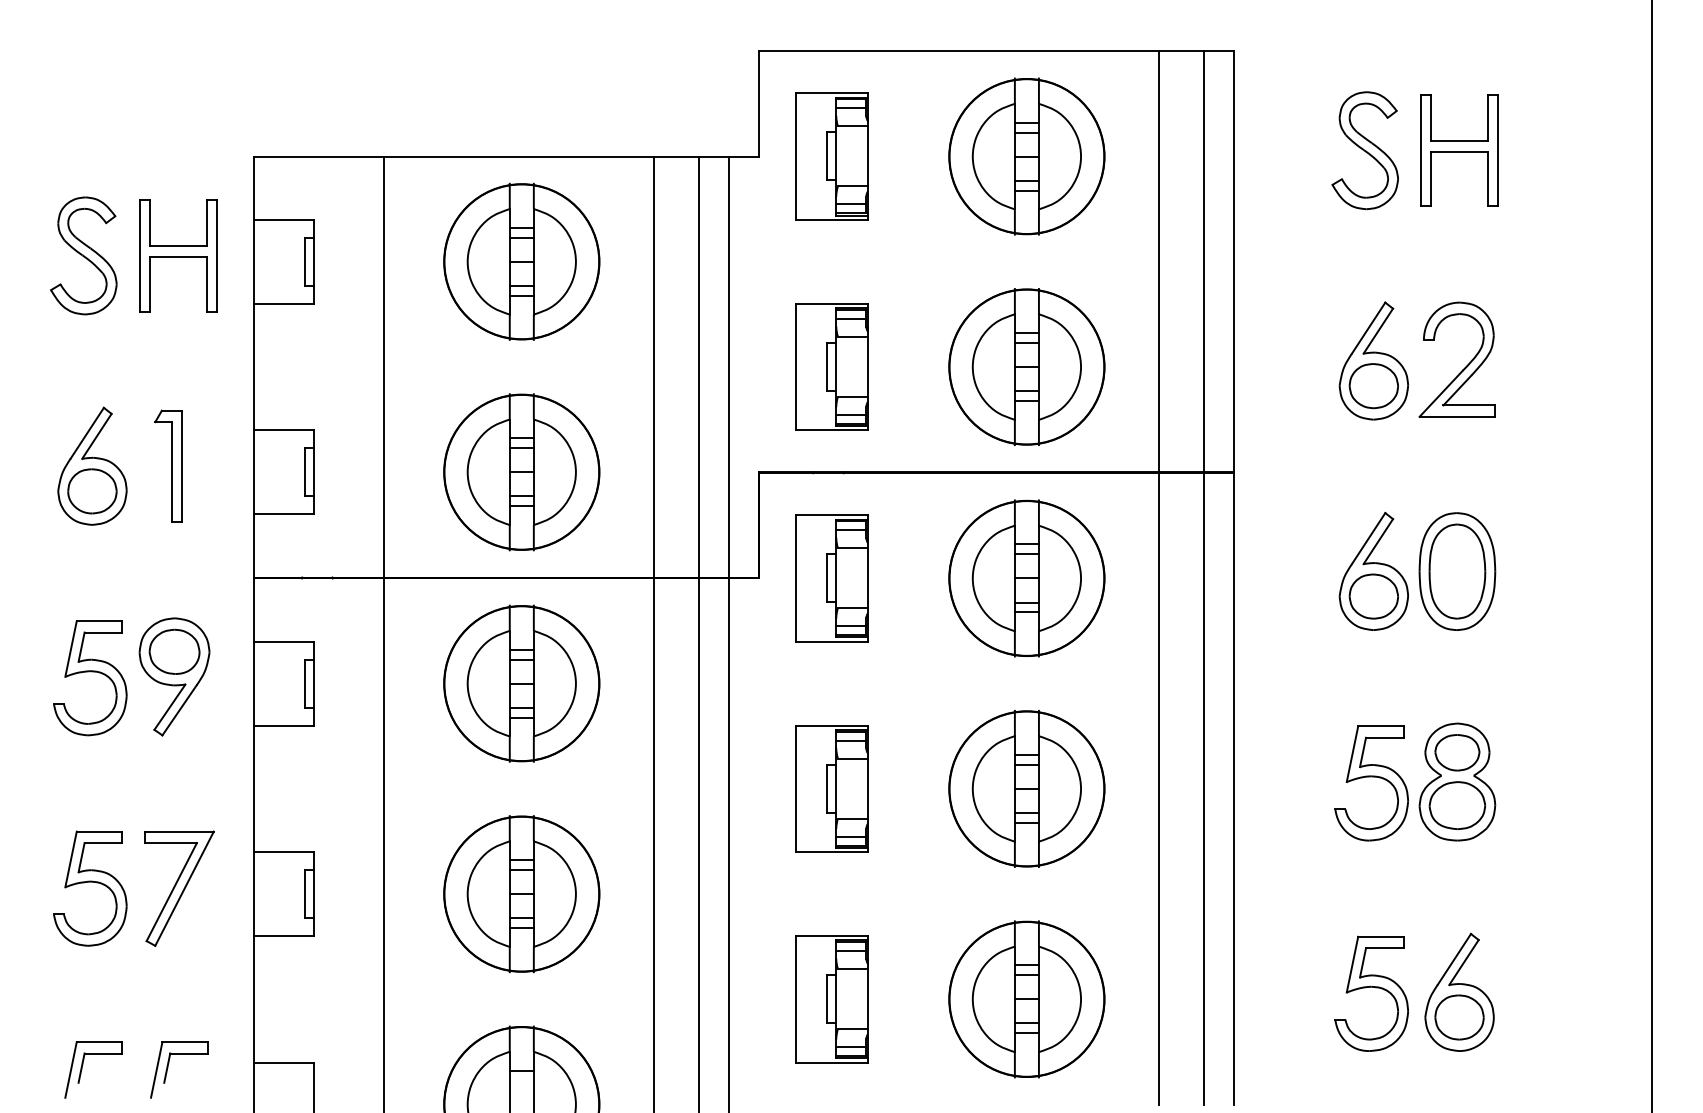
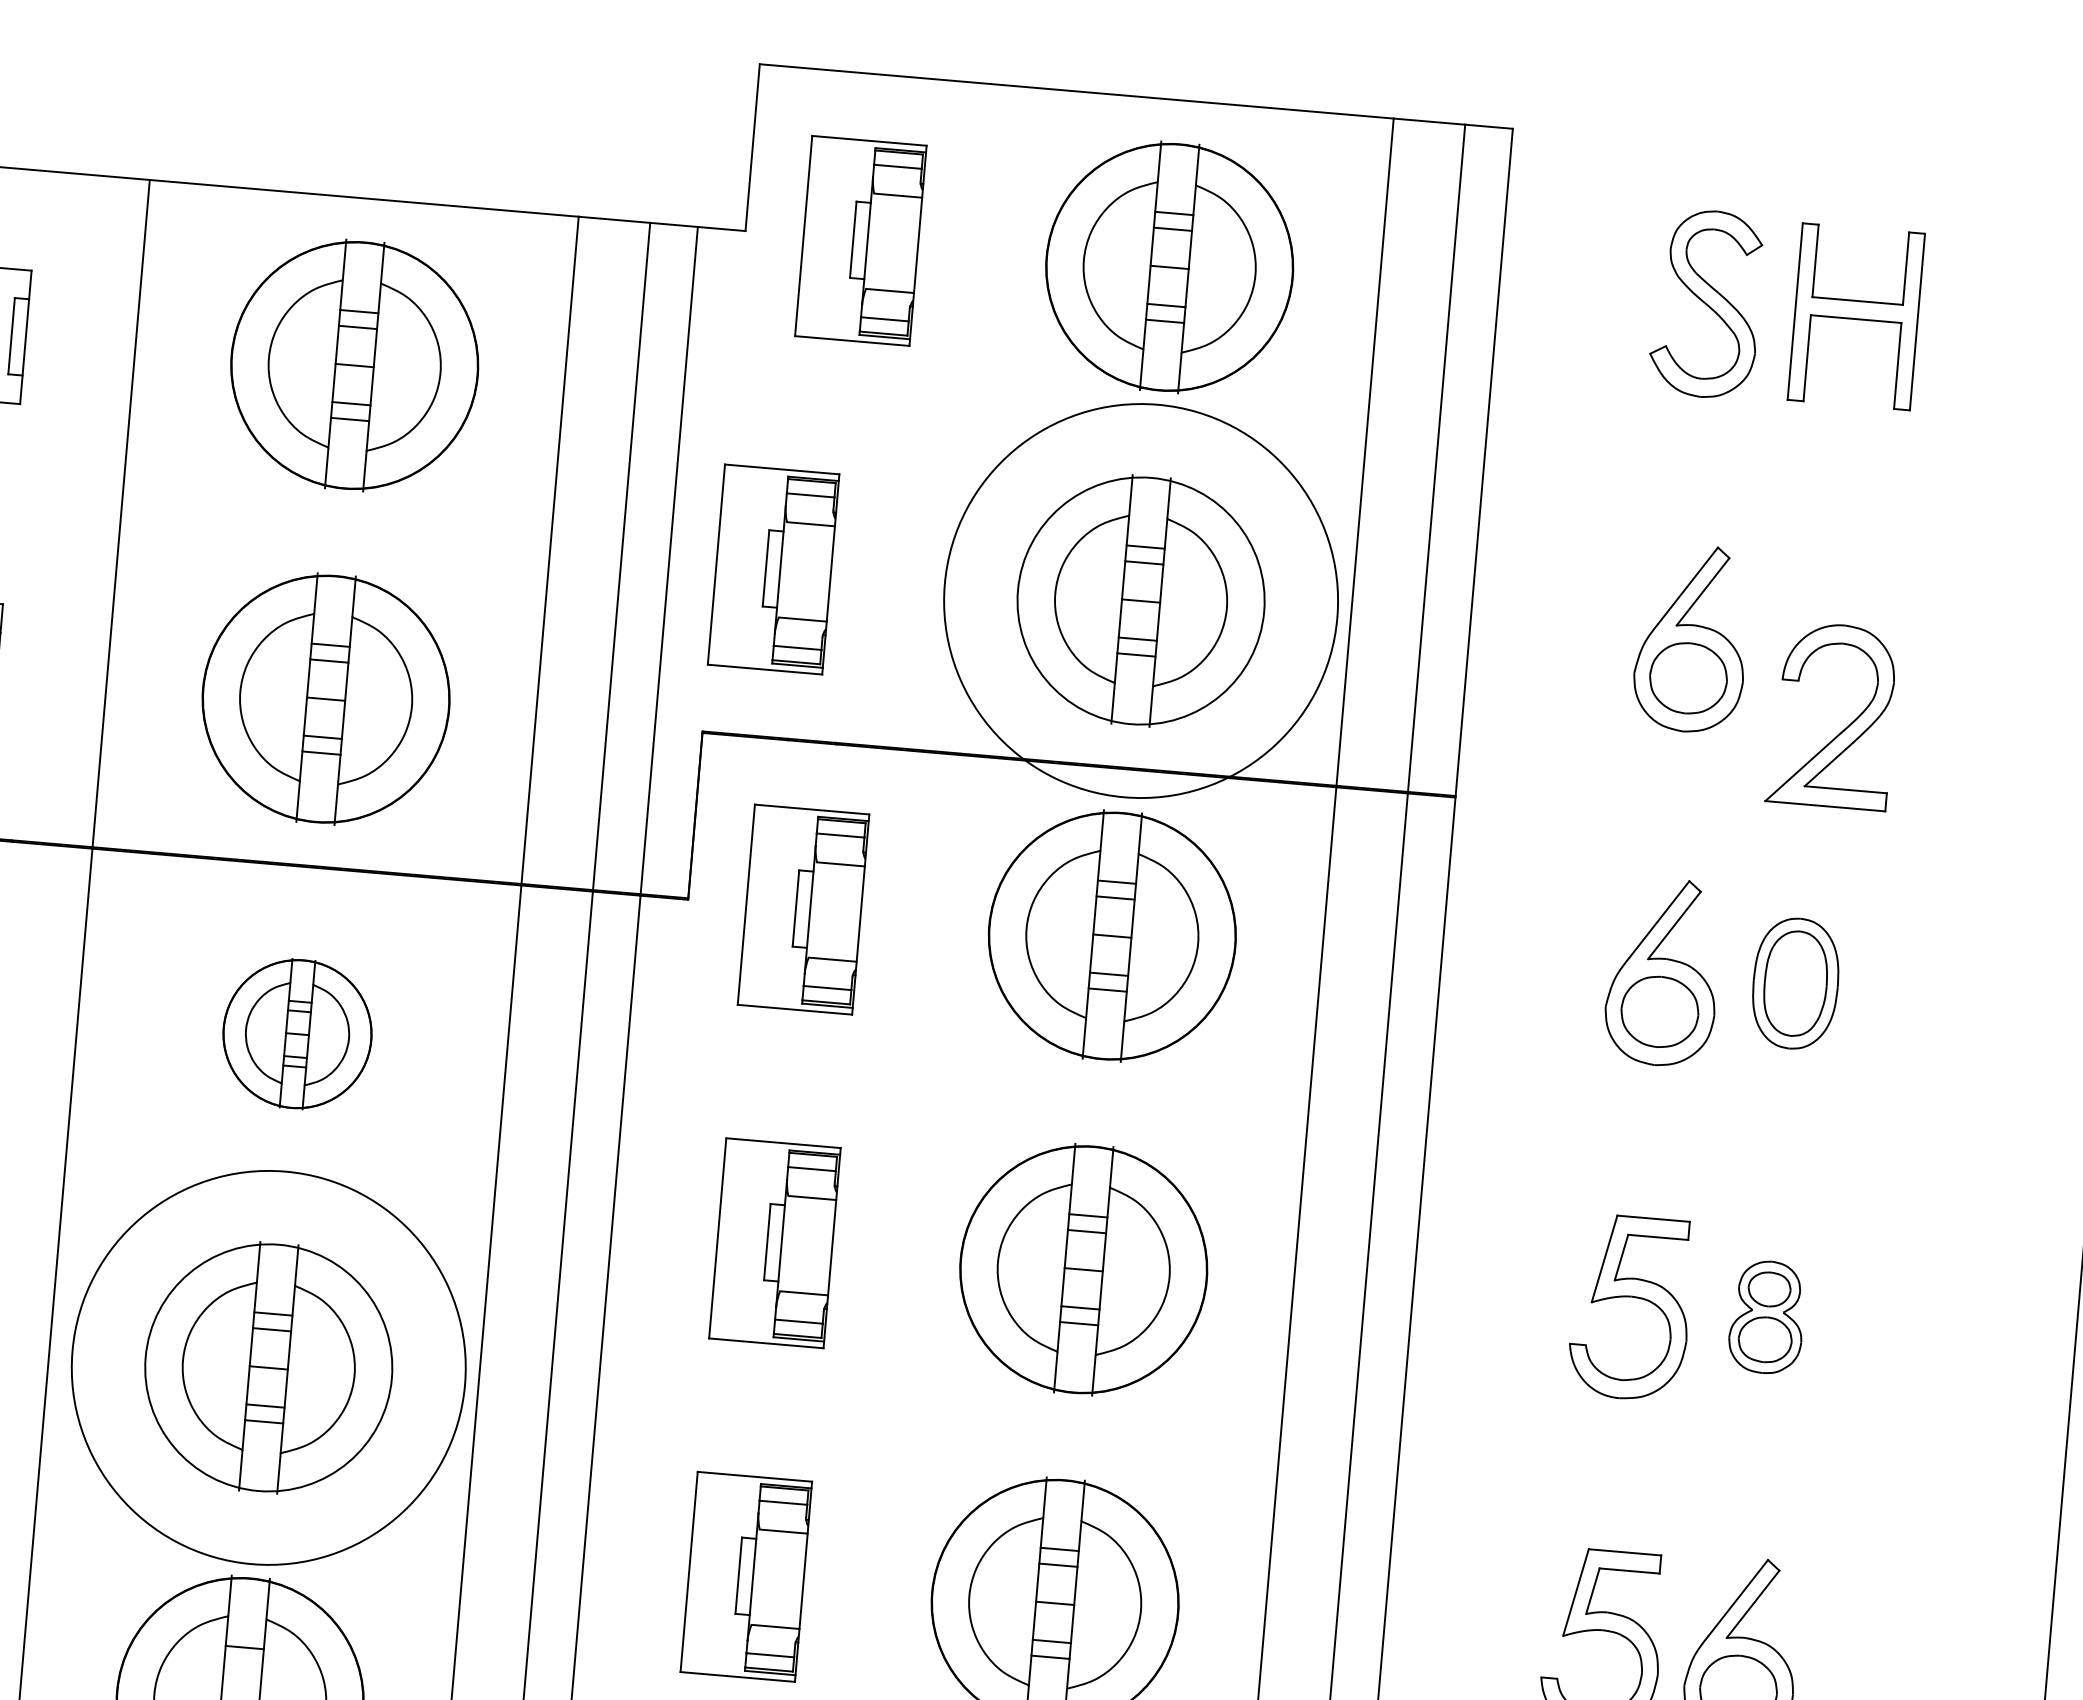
part: (831, 366) -> (772, 568), moved
circle: (1026, 366) -> (1140, 600), size x1.6
part: (1464, 367) -> (1843, 728), moved
part: (1457, 571) -> (1795, 983), size x0.7
part: (521, 683) -> (296, 1033), size x0.6
part: (1457, 781) -> (1767, 1316), size x0.6
circle: (521, 893) -> (268, 1366), size x1.6

